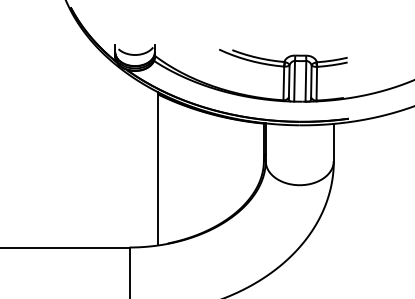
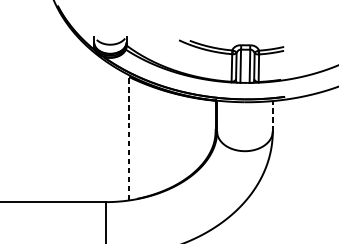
line: (333, 142) -> (272, 116), solid -> dashed
line: (158, 168) -> (129, 137), solid -> dashed

